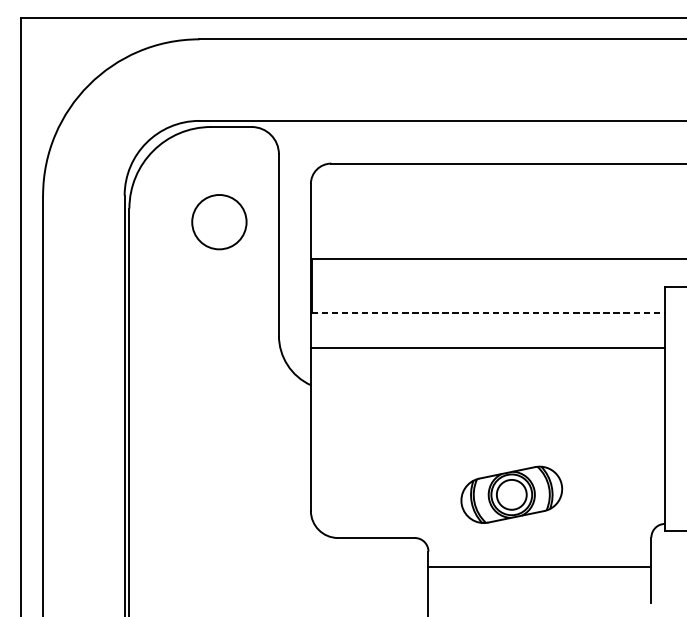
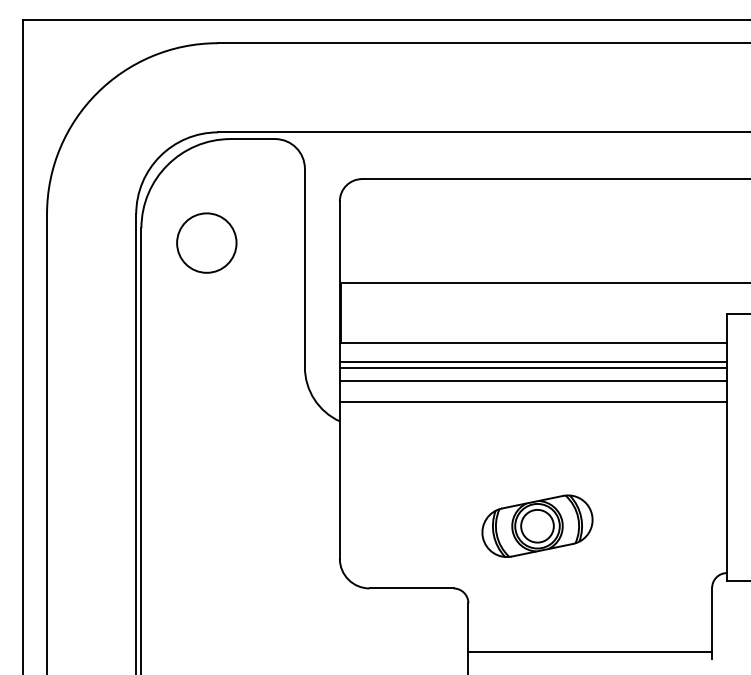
circle: (219, 221) -> (206, 242), moved
line: (488, 313) -> (534, 342), dashed -> solid
line: (488, 331) -> (533, 362), added
line: (488, 336) -> (533, 368), added
line: (488, 367) -> (533, 402), added
part: (511, 494) -> (537, 525), moved
line: (540, 566) -> (590, 651), moved

